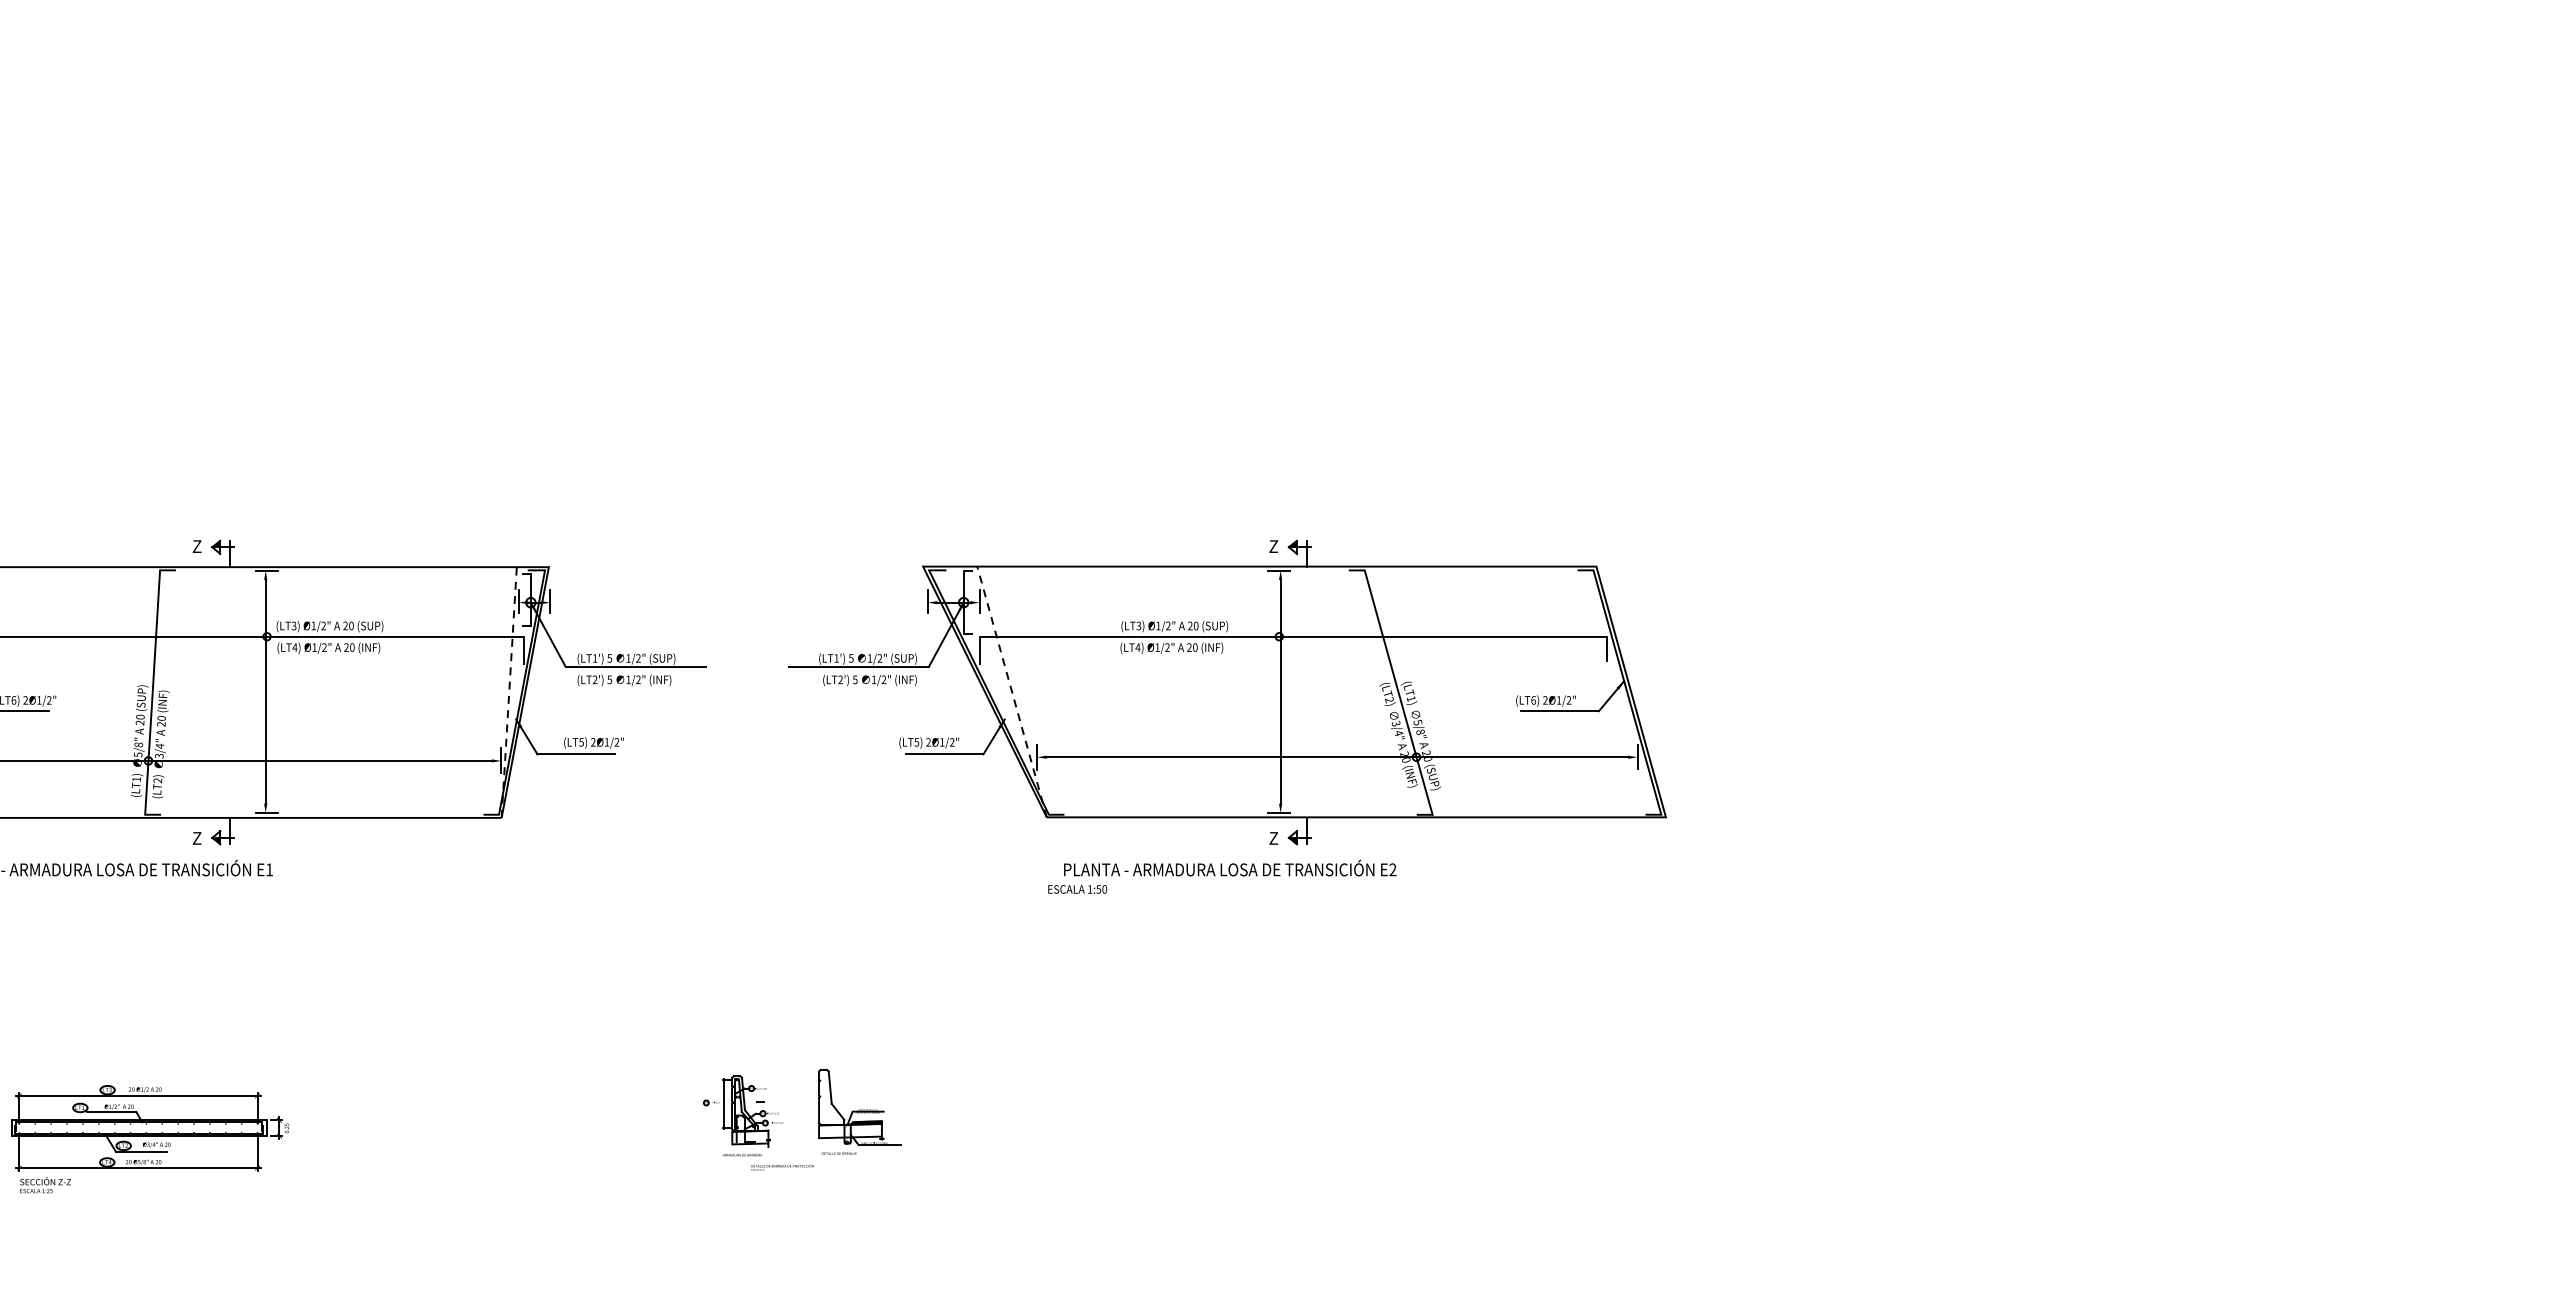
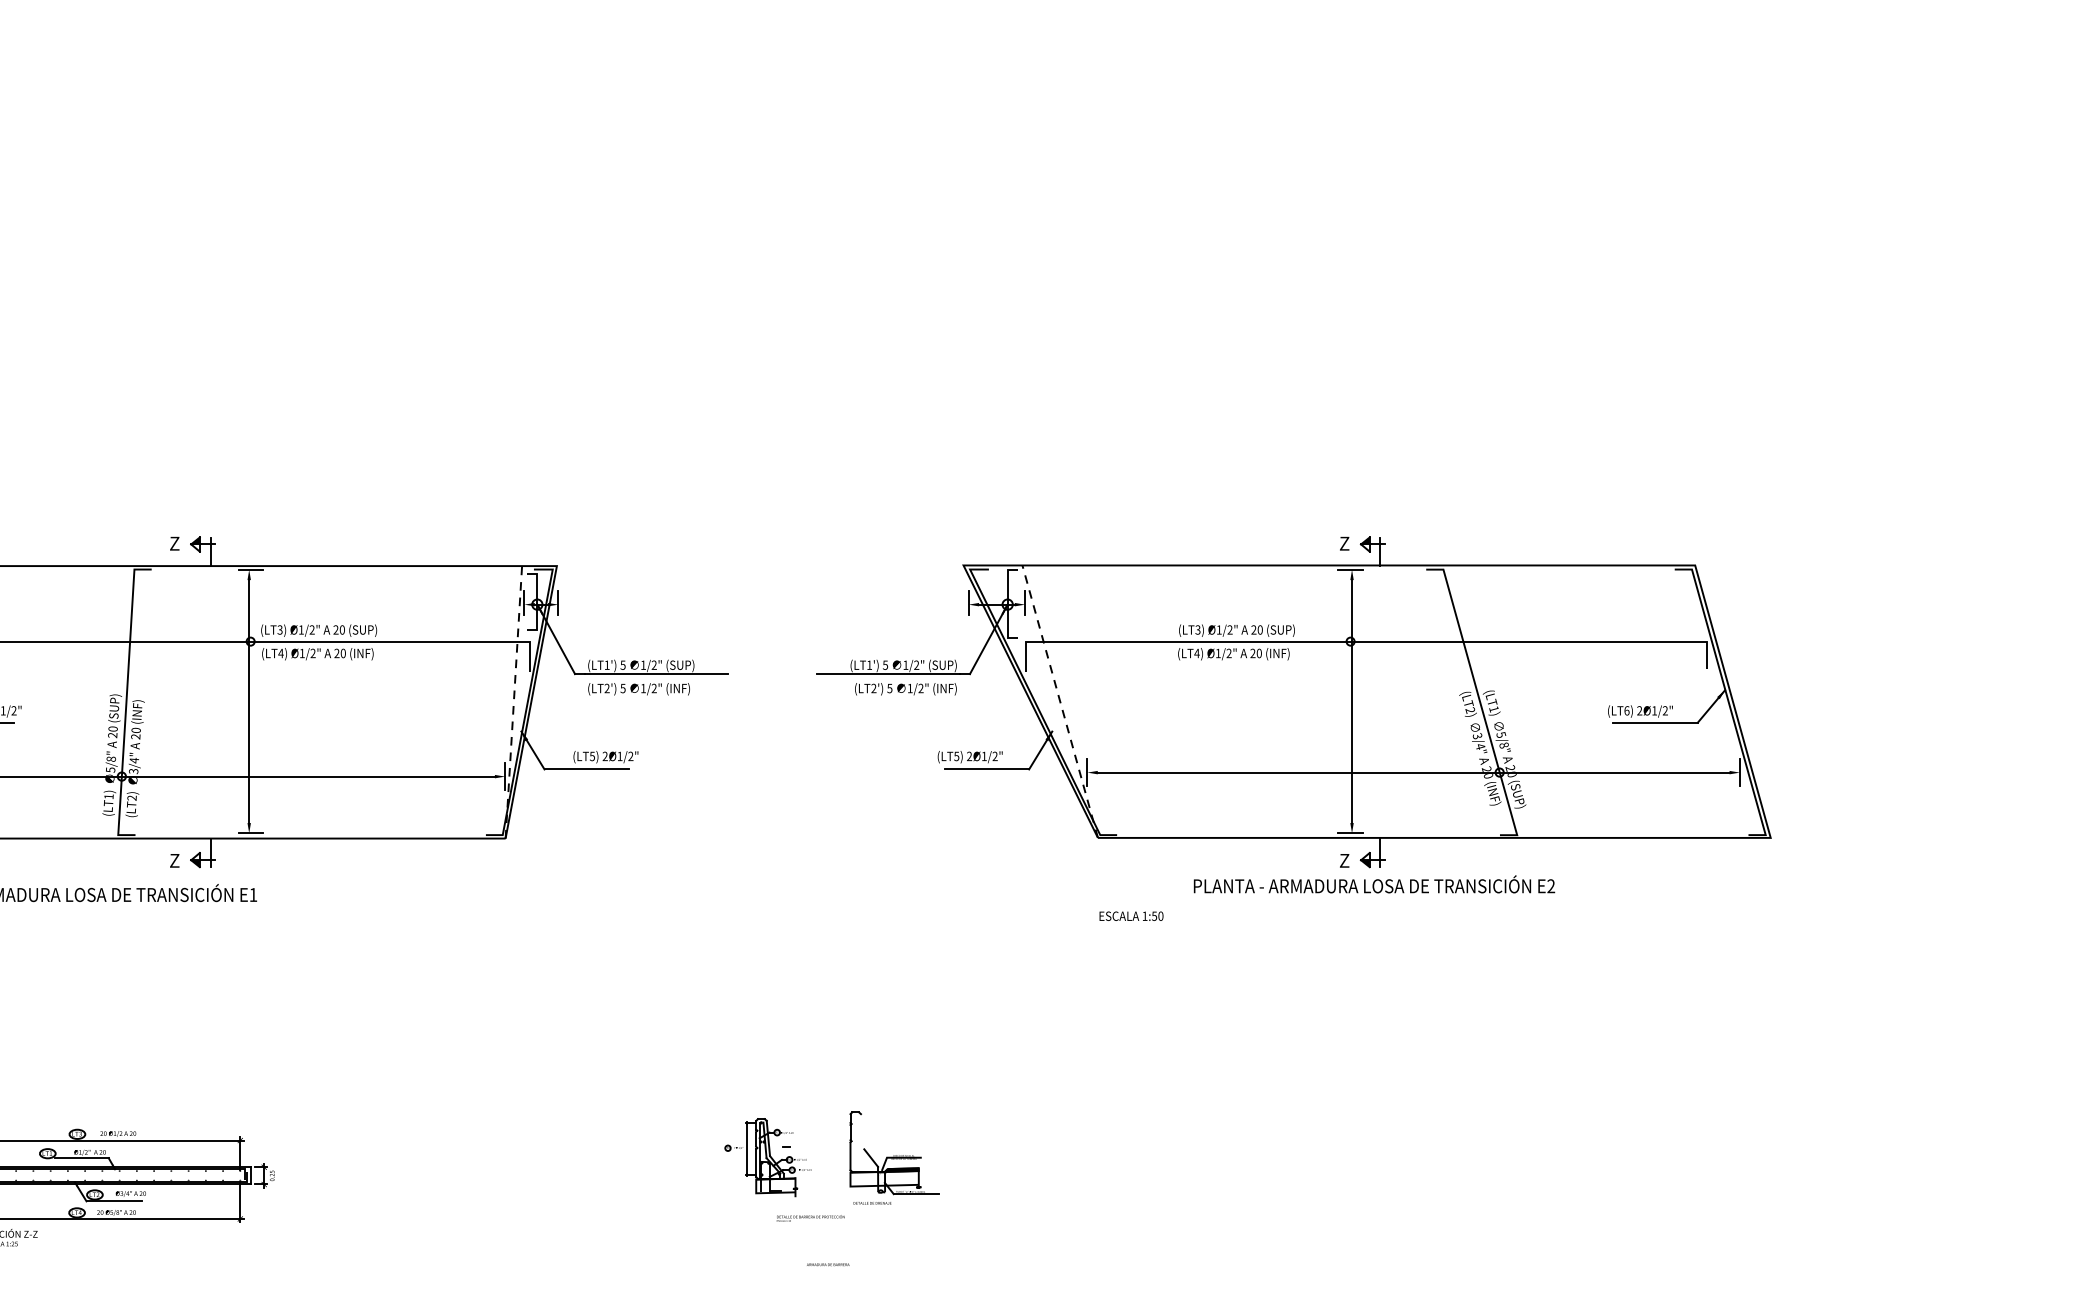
text: (1230, 867) -> (1374, 883), moved
line: (829, 1087) -> (861, 1131), removed
text: (742, 1155) -> (828, 1265), moved

